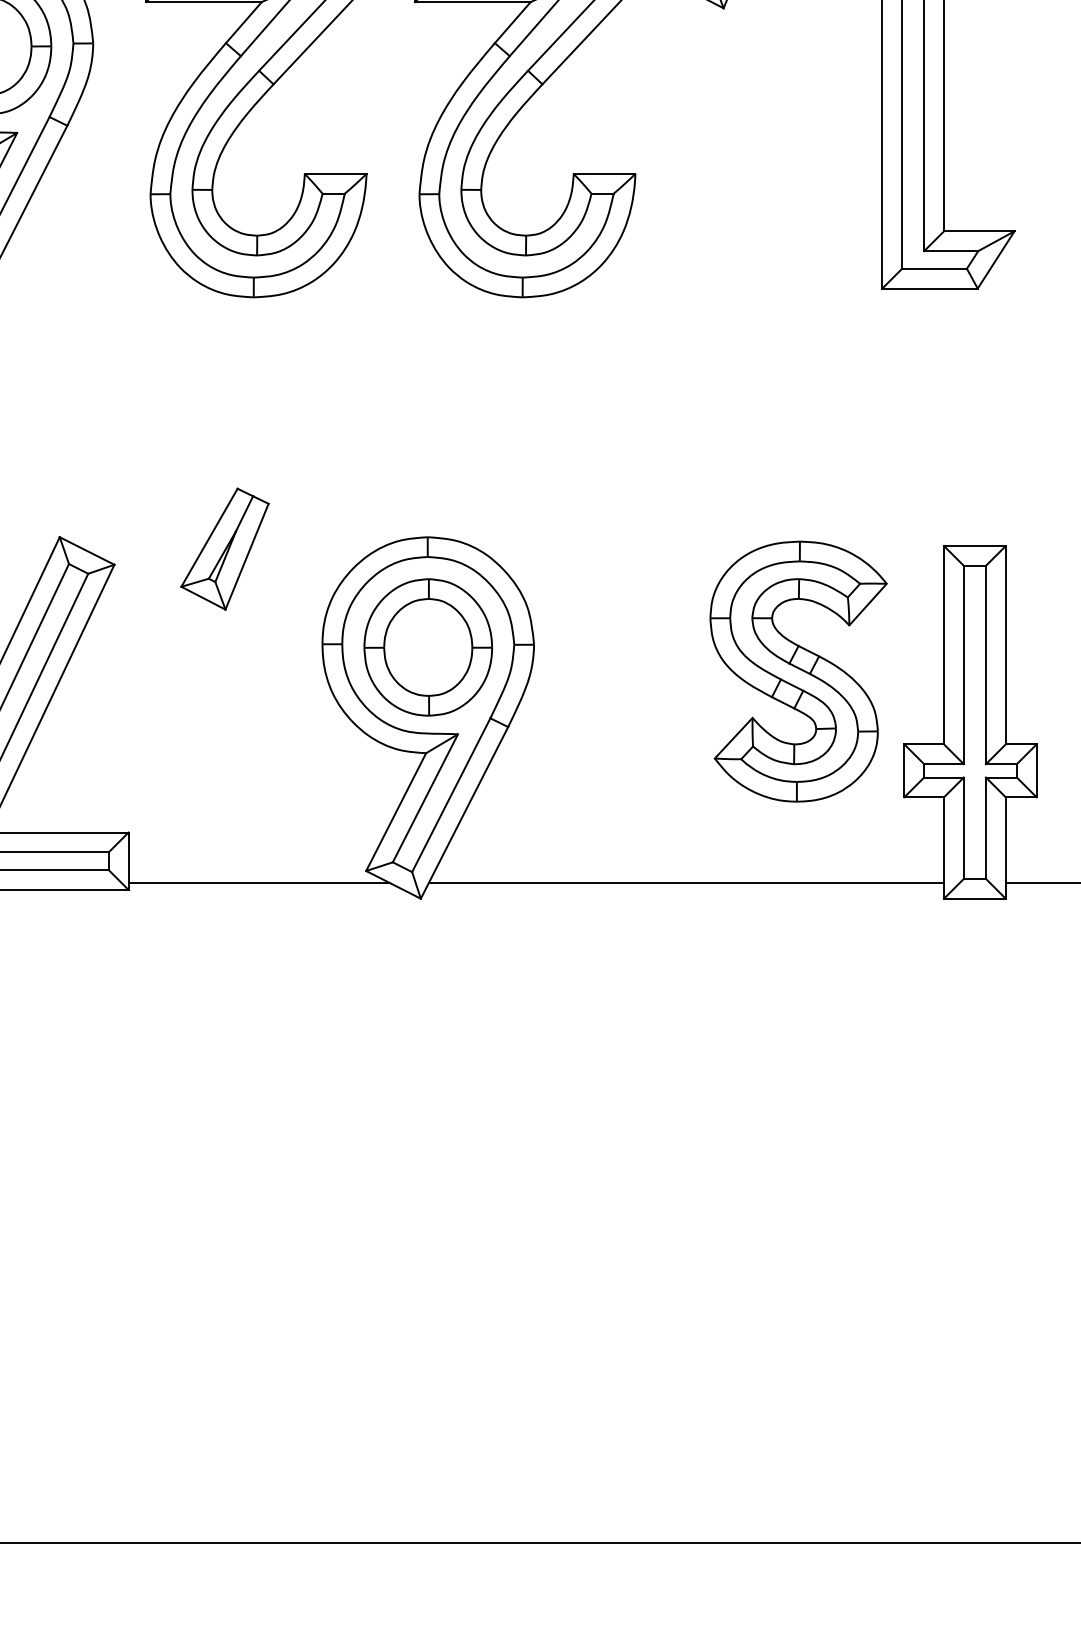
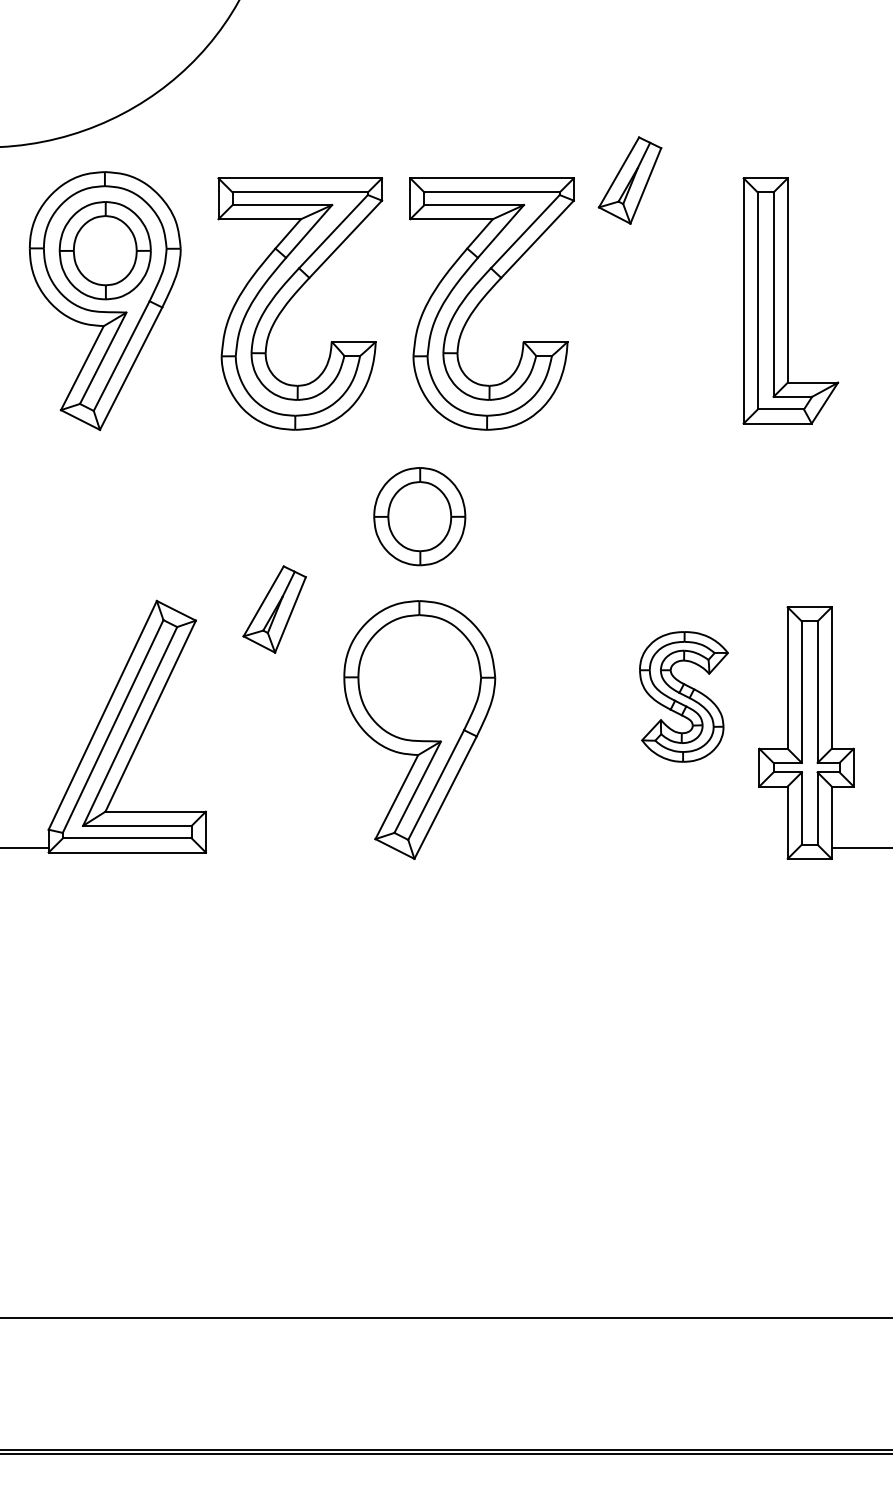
part: (427, 647) -> (419, 516), moved
part: (797, 671) -> (683, 696), size x0.7
line: (258, 882) -> (298, 847), removed
line: (685, 882) -> (603, 847), removed

